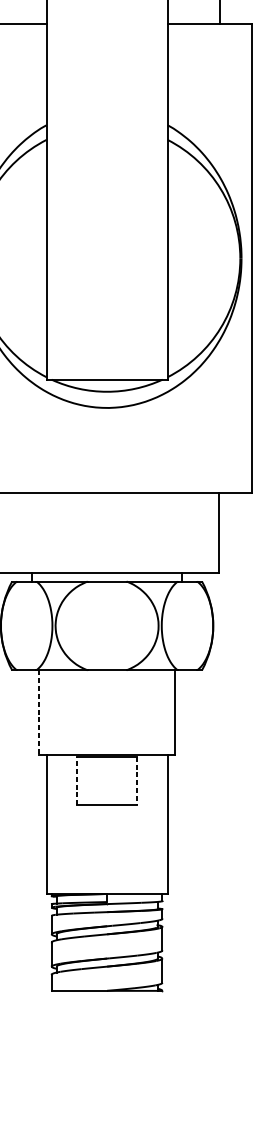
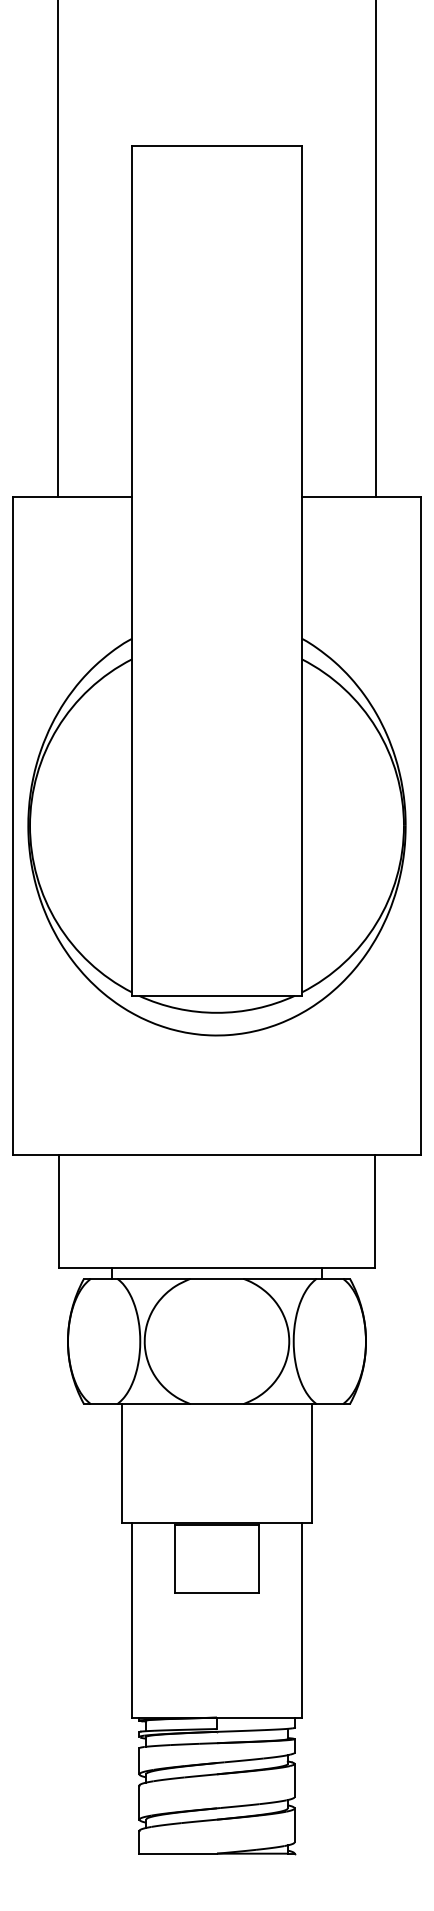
line: (39, 712) -> (121, 1463), dashed -> solid
line: (76, 781) -> (174, 1559), dashed -> solid
line: (137, 781) -> (259, 1559), dashed -> solid

